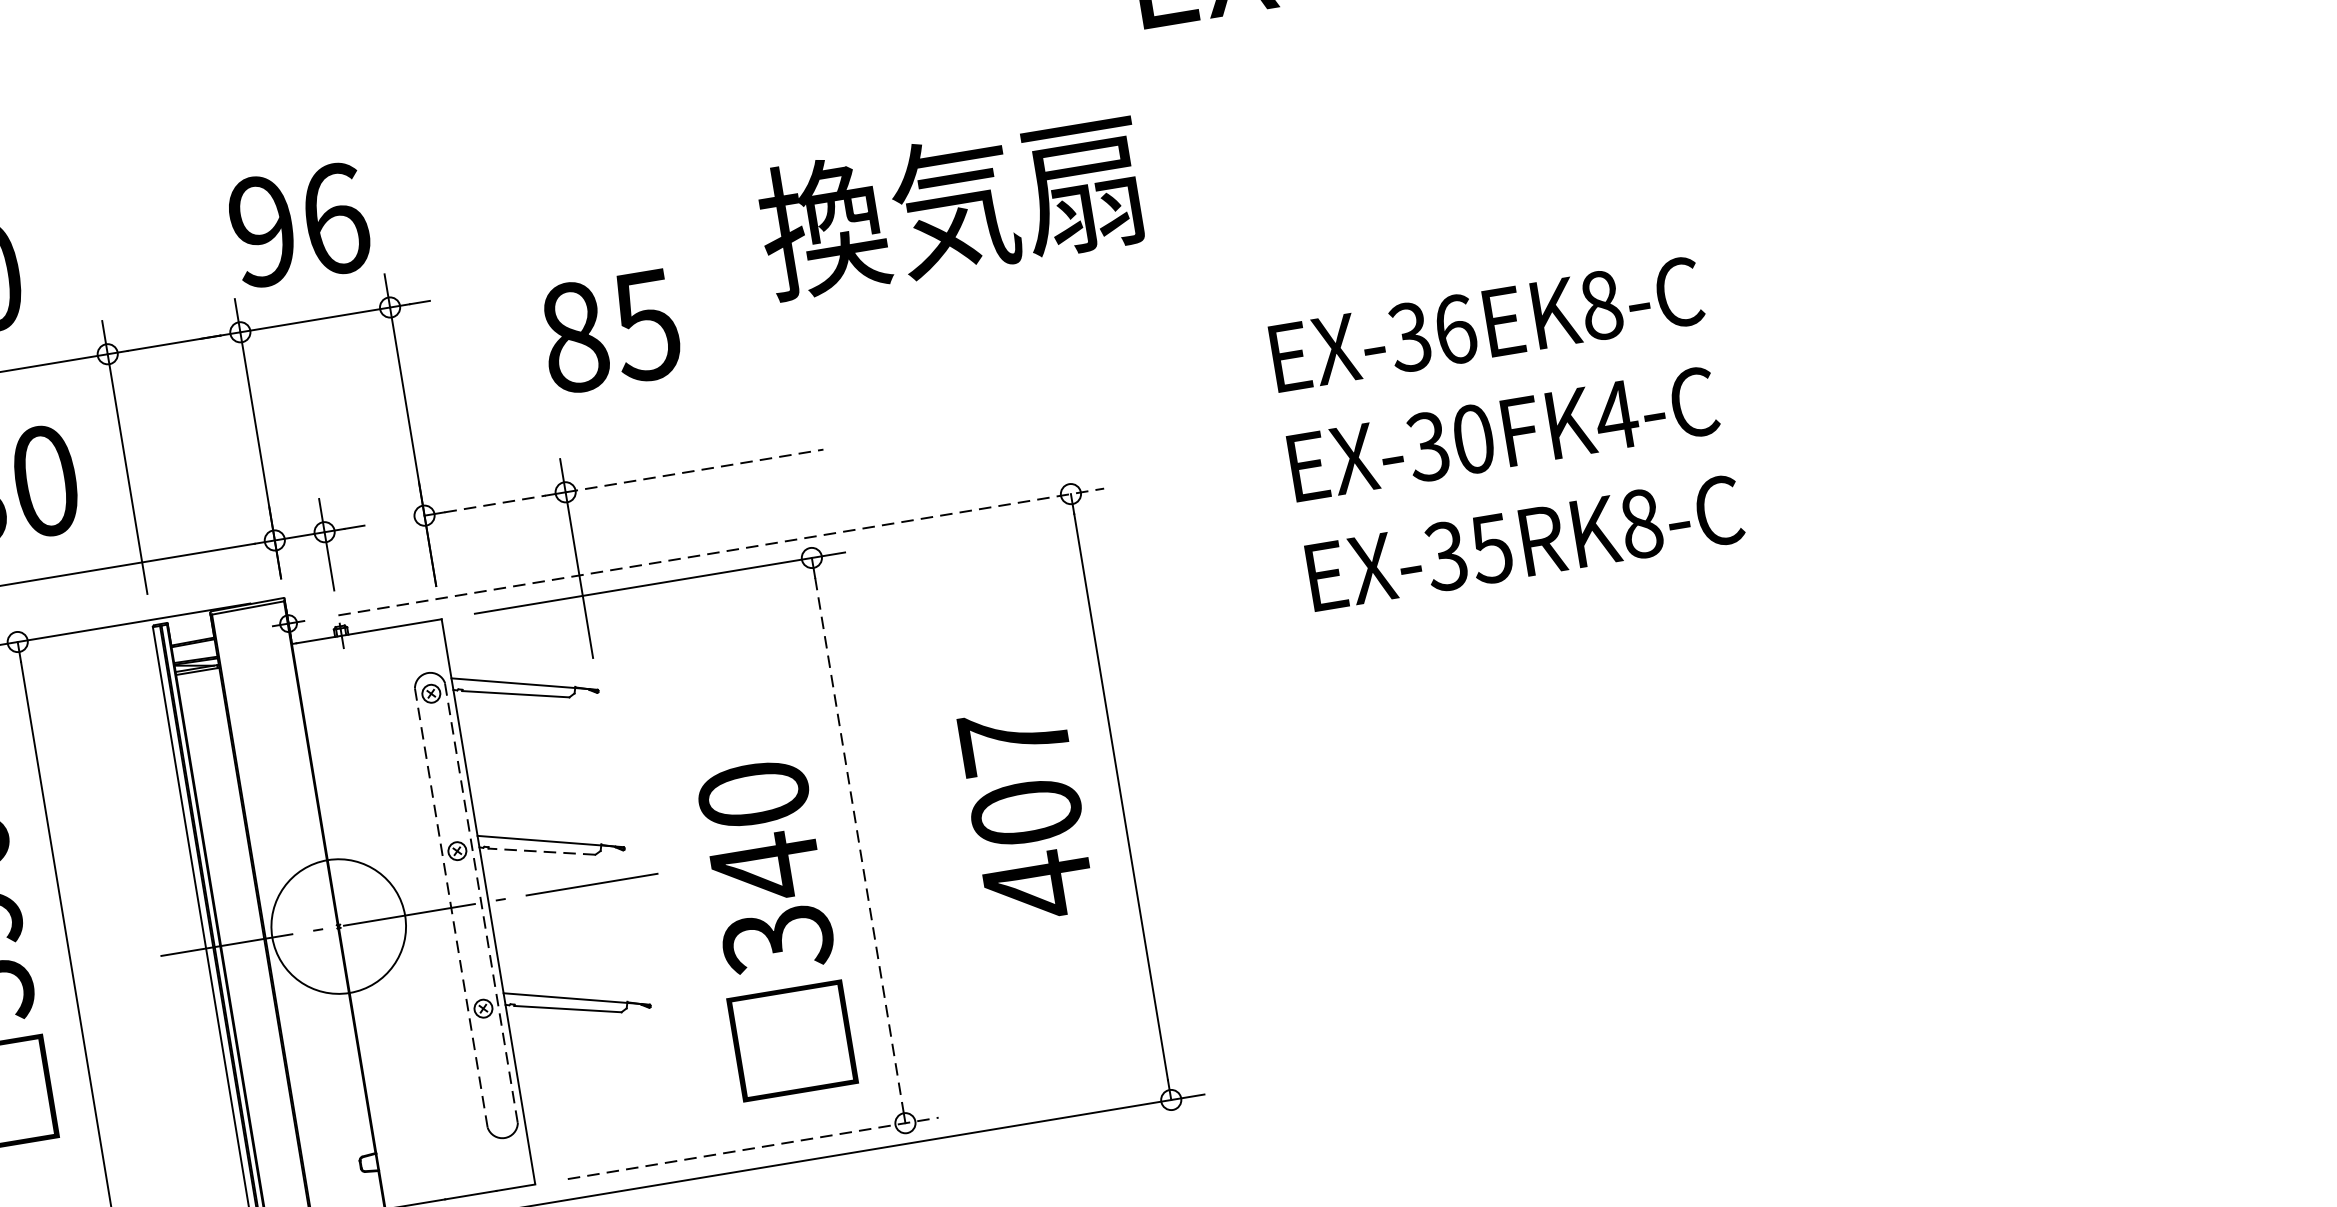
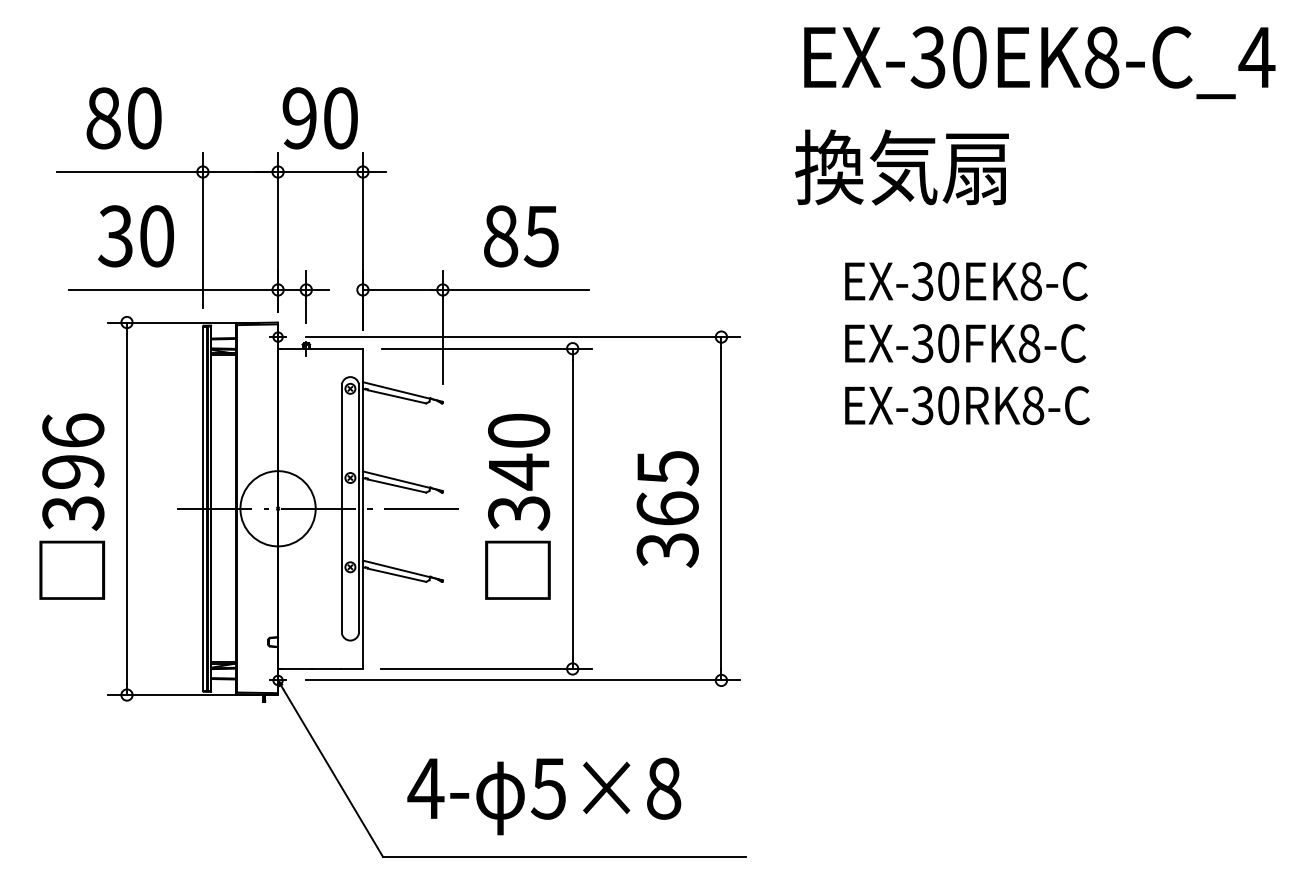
text: (950, 206) -> (901, 167), moved
text: (336, 219) -> (341, 118), 96 -> 90
text: (1455, 329) -> (948, 281), EX-36EK8-C -> EX-30EK8-C
text: (610, 331) -> (521, 236), moved
text: (1614, 415) -> (1028, 343), EX-30FK4-C -> EX-30FK8-C
line: (695, 469) -> (516, 289), dashed -> solid
line: (494, 503) -> (402, 289), dashed -> solid
text: (1491, 548) -> (948, 405), EX-35RK8-C -> EX-30RK8-C
line: (721, 552) -> (523, 337), dashed -> solid
text: (1026, 814) -> (667, 509), 407 -> 365
line: (858, 840) -> (572, 508), dashed -> solid
line: (541, 852) -> (396, 486), dashed -> solid
line: (480, 902) -> (358, 508), dashed -> solid
line: (450, 909) -> (341, 509), dashed -> solid
text: (773, 928) -> (517, 506), moved
line: (753, 1147) -> (486, 668), dashed -> solid

